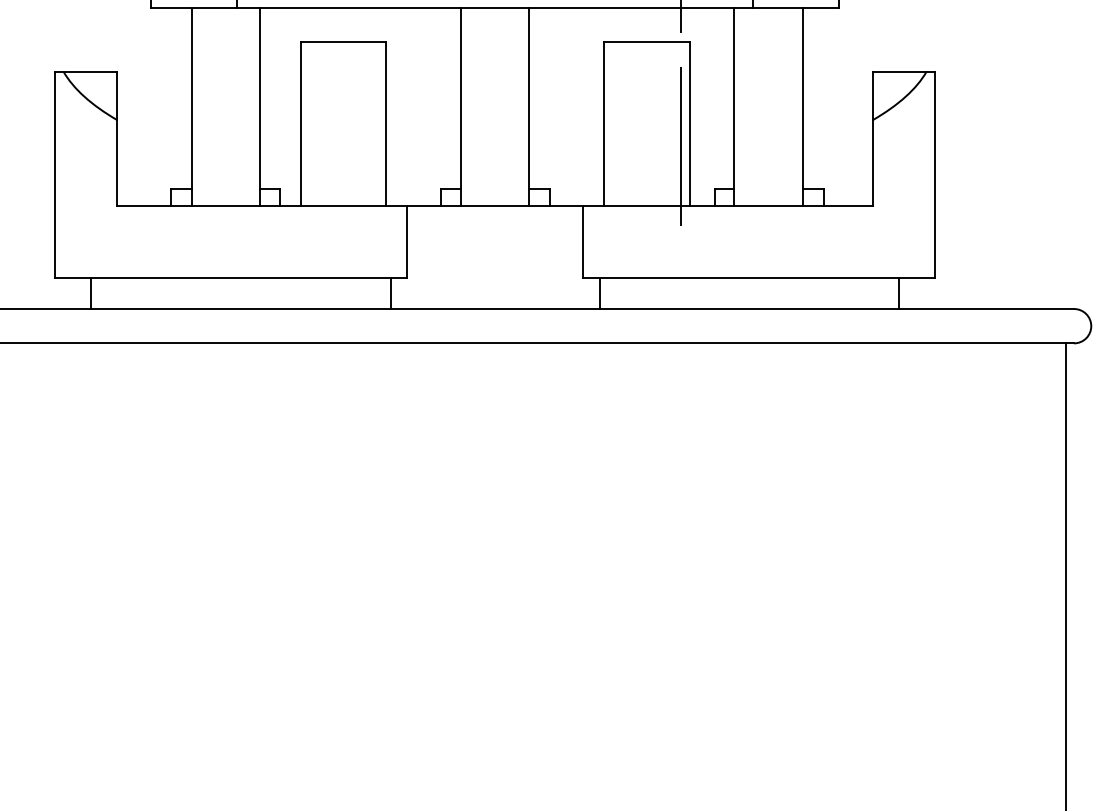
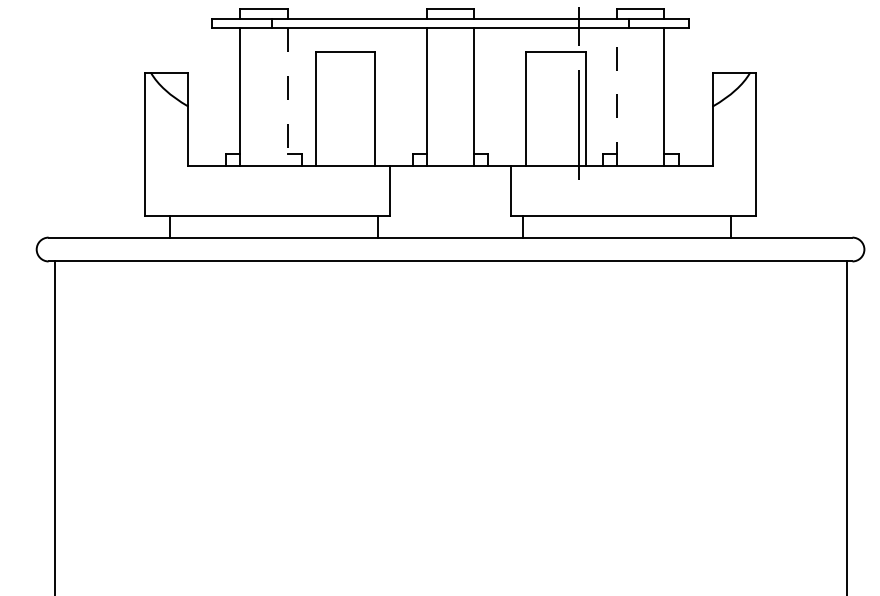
line: (260, 107) -> (287, 97), solid -> dashed
line: (734, 107) -> (616, 97), solid -> dashed

